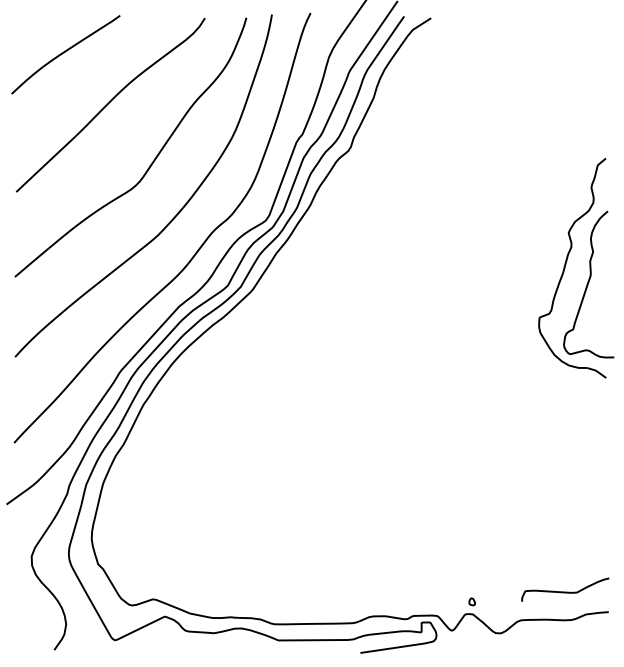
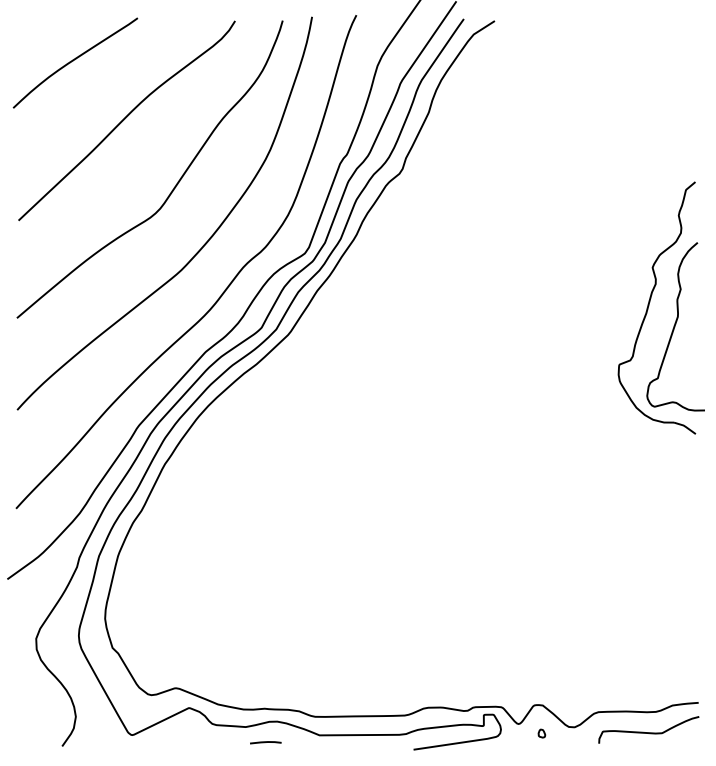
curve: (565, 591) -> (648, 731), moved
part: (471, 601) -> (541, 733), moved
line: (231, 646) -> (265, 742), added

